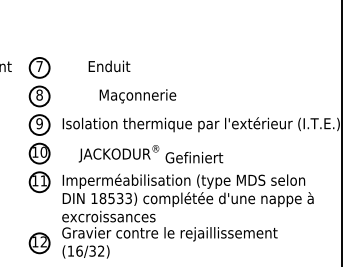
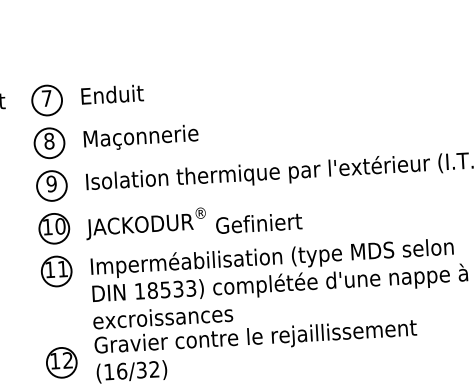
text: (109, 66) -> (112, 94), moved
text: (137, 96) -> (140, 138), moved
text: (150, 154) -> (193, 222), moved

